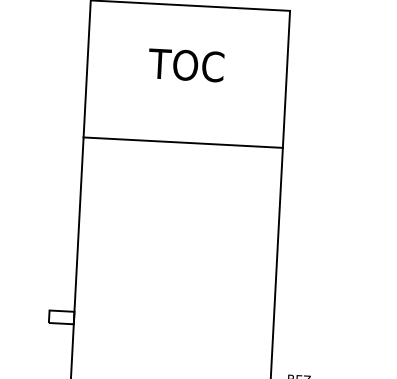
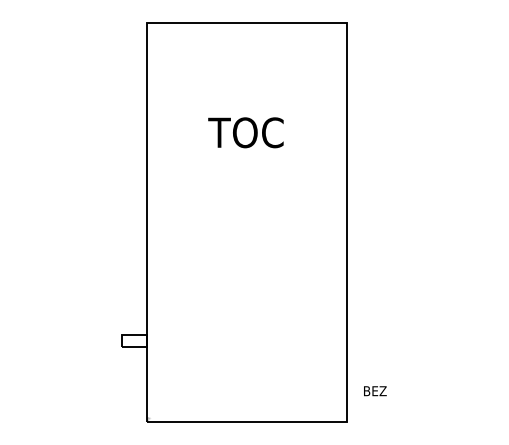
text: (185, 65) -> (245, 132), moved
line: (182, 143) -> (246, 160), removed

